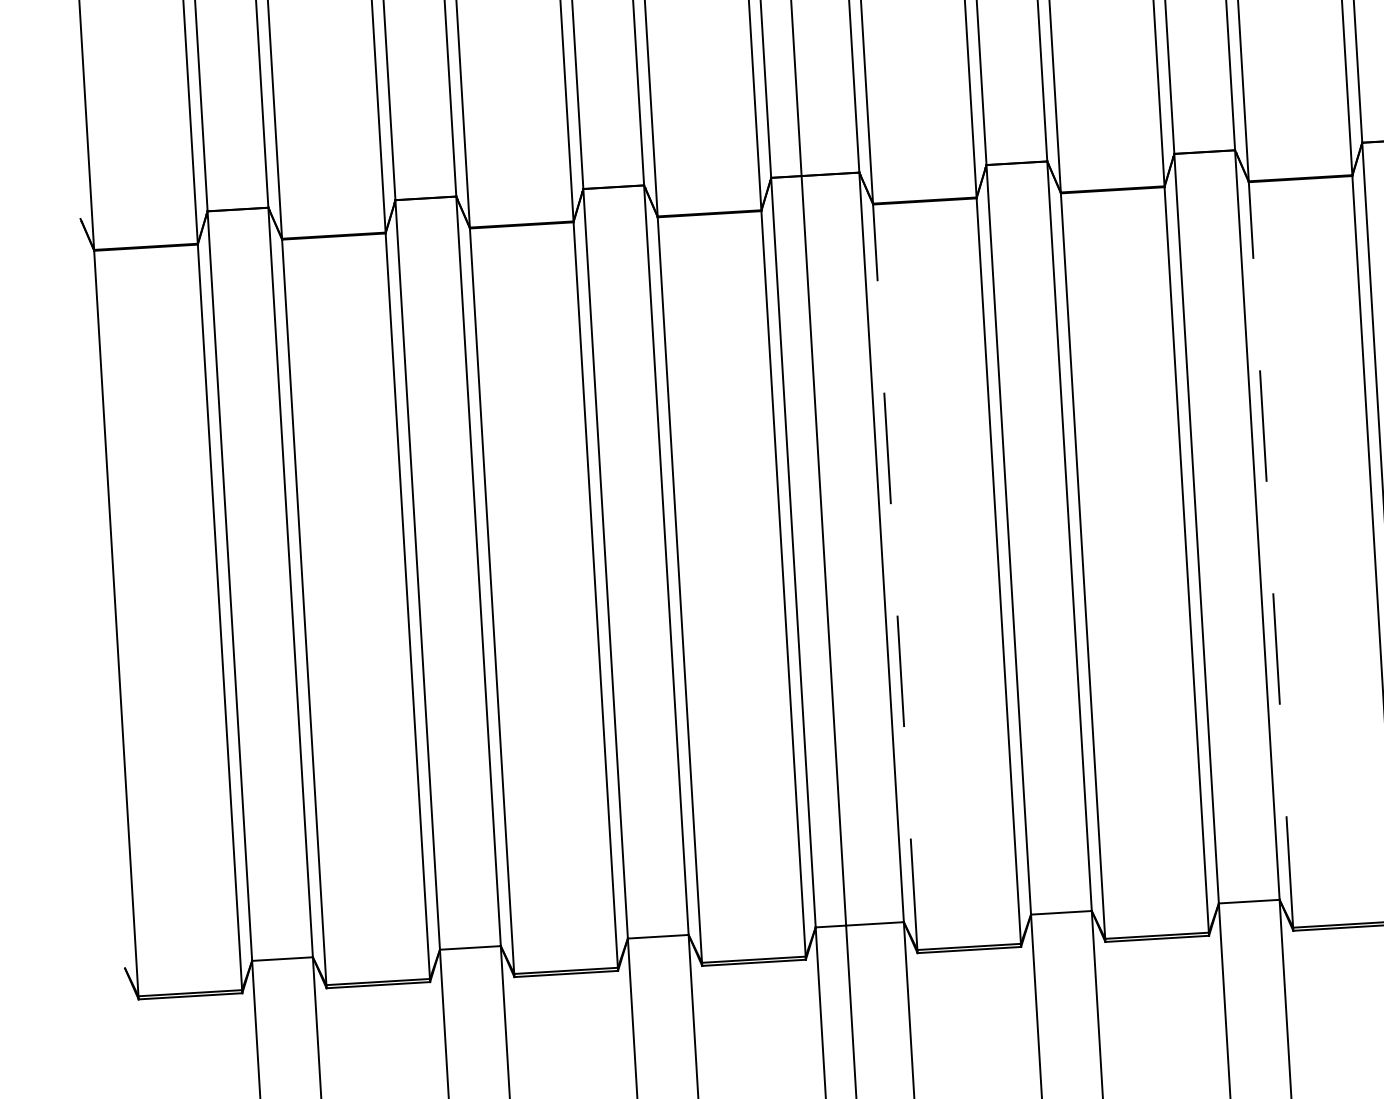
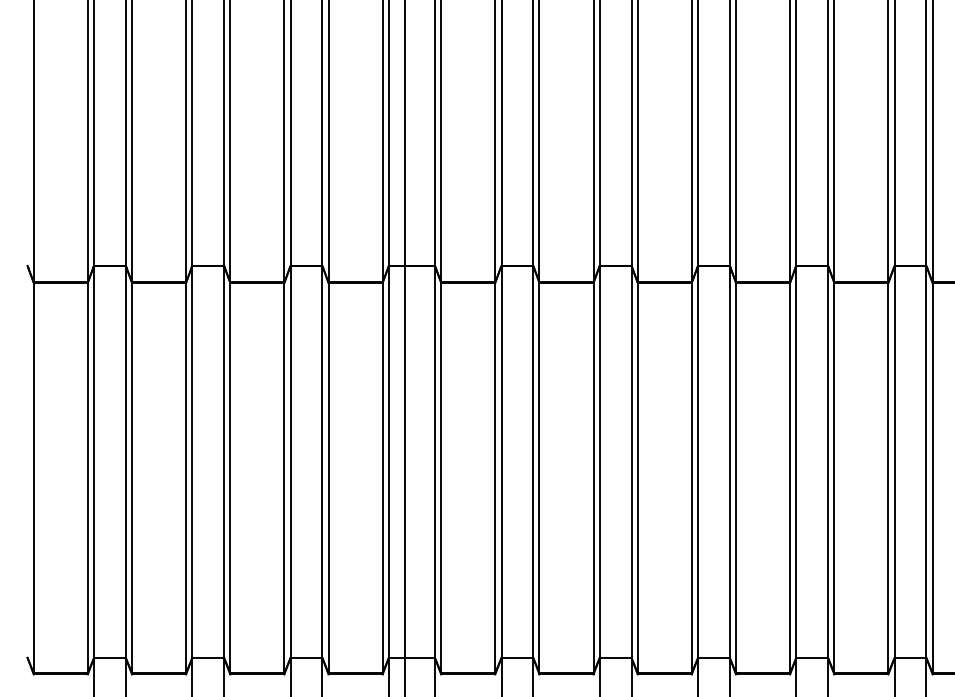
line: (1270, 554) -> (637, 477), dashed -> solid
line: (895, 576) -> (441, 477), dashed -> solid

